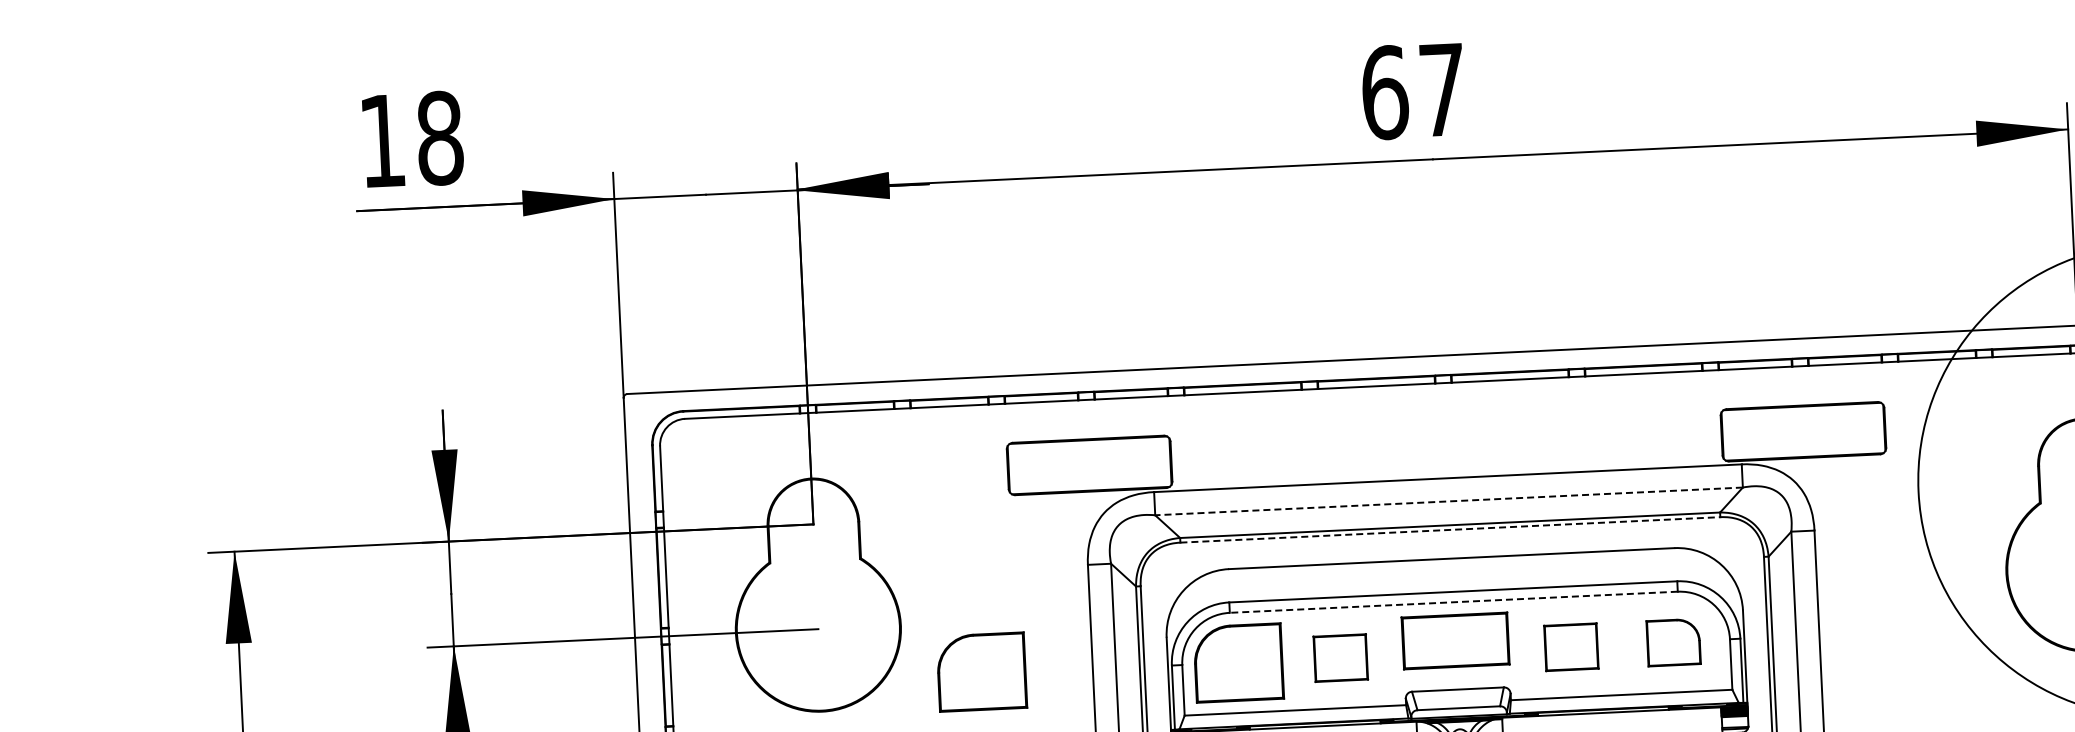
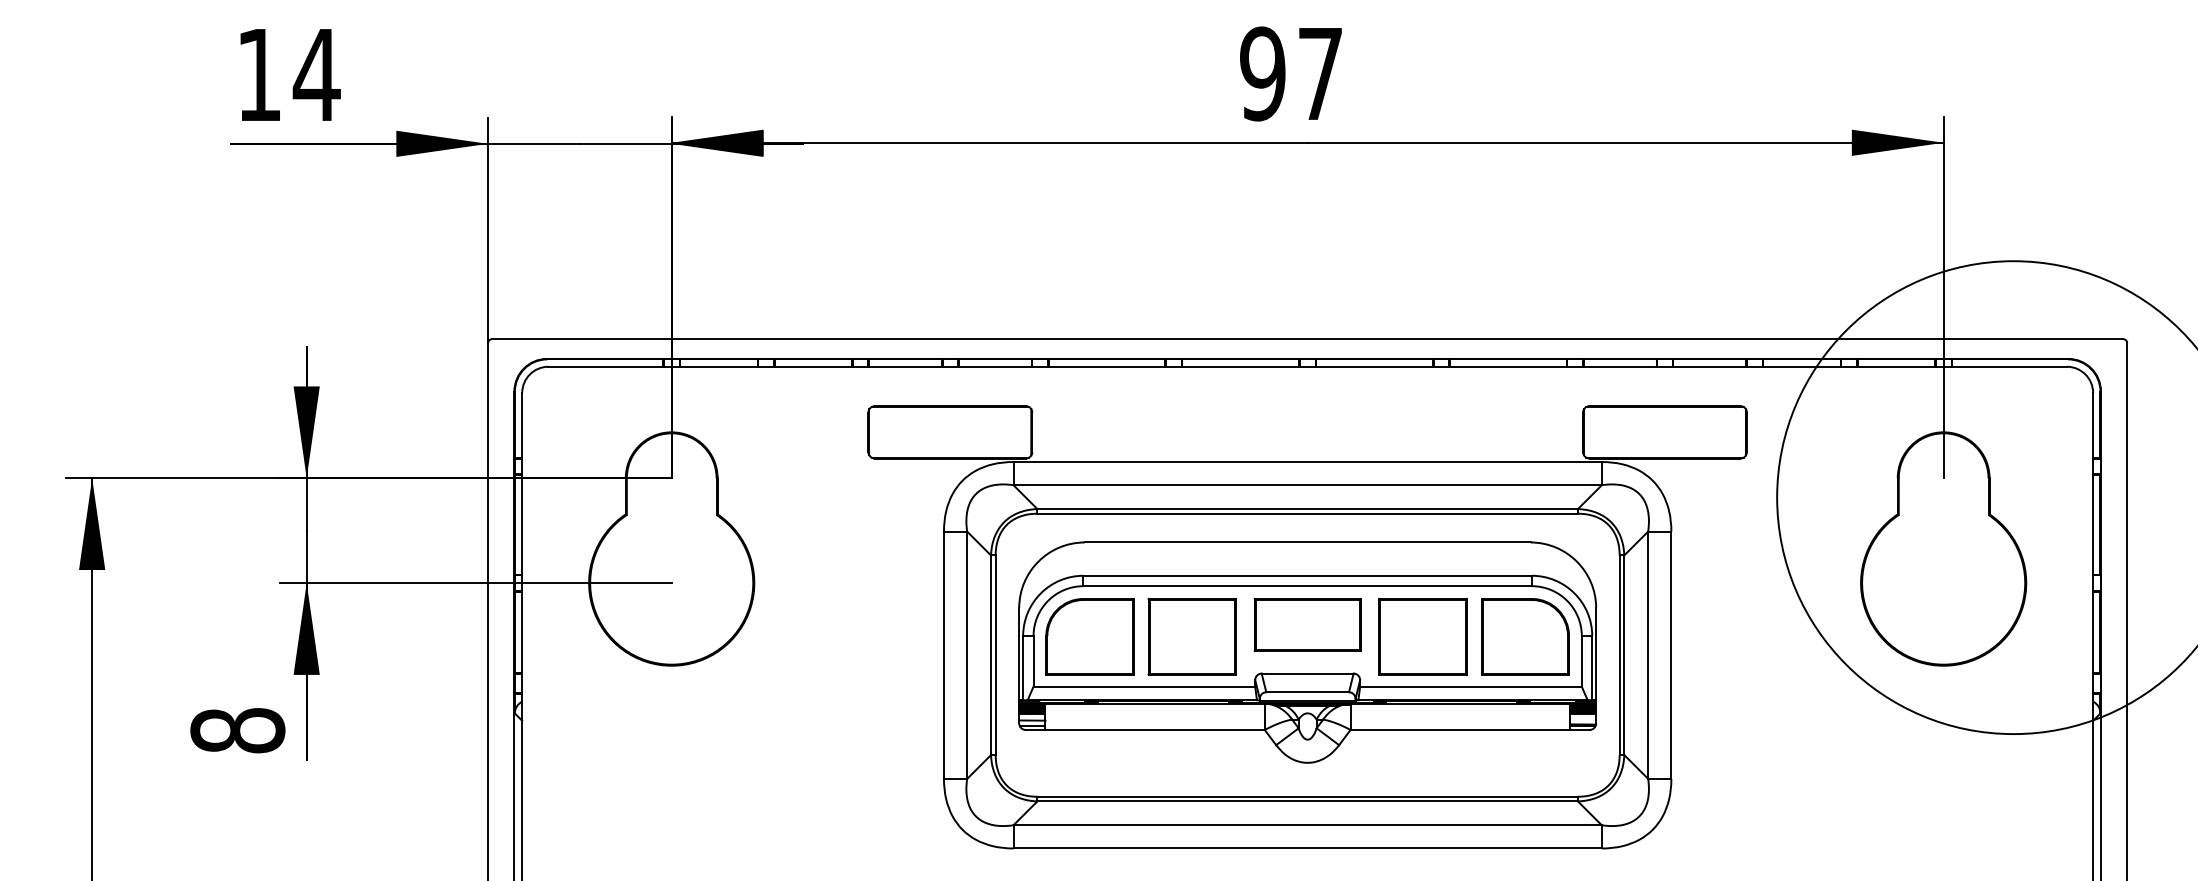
text: (1385, 92) -> (1263, 73), 67 -> 97
text: (439, 137) -> (316, 74), 18 -> 14
line: (1448, 501) -> (1307, 485), dashed -> solid
line: (1451, 529) -> (1308, 513), dashed -> solid
line: (1453, 602) -> (1307, 586), dashed -> solid
part: (1673, 642) -> (1525, 636), size x1.67
part: (1570, 647) -> (1422, 636), size x1.67
part: (1340, 658) -> (1191, 636), size x1.67
part: (981, 671) -> (832, 633), removed

